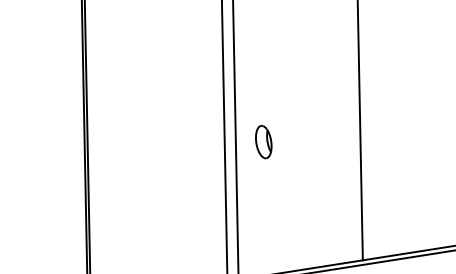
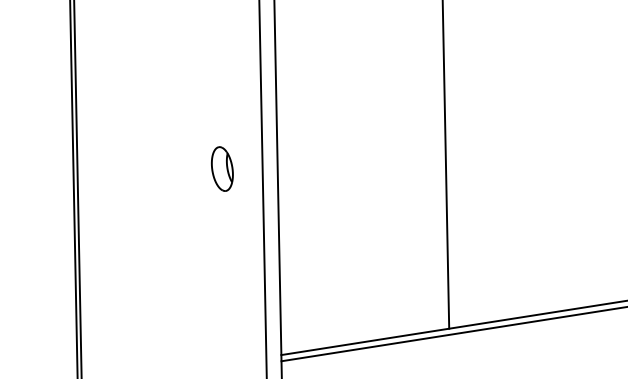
part: (263, 141) -> (222, 168), moved

